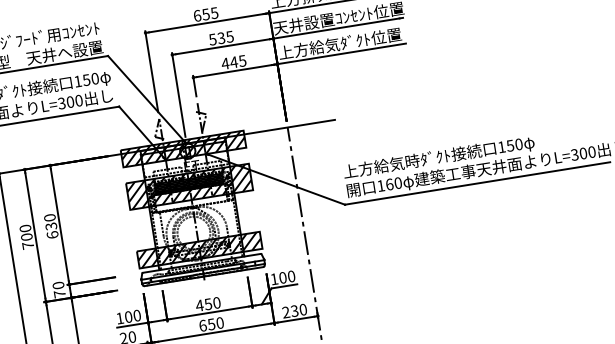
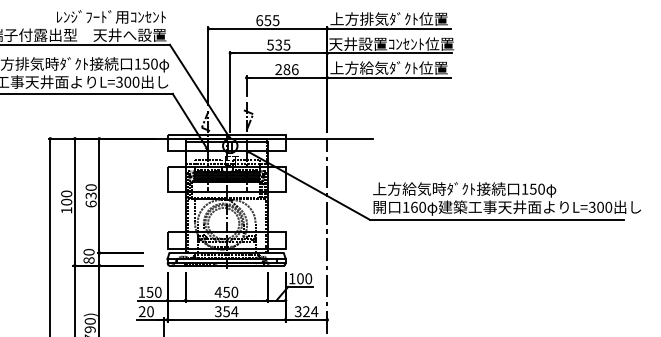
text: (233, 62) -> (286, 69), 445 -> 286
hatch: (183, 149) -> (226, 143), removed
hatch: (189, 186) -> (226, 179), removed
text: (28, 245) -> (66, 210), 700 -> 100
hatch: (199, 250) -> (226, 240), removed
text: (59, 294) -> (88, 260), 70 -> 80
text: (294, 310) -> (306, 311), 230 -> 324
text: (127, 316) -> (149, 291), 100 -> 150
text: (211, 324) -> (226, 311), 650 -> 354

